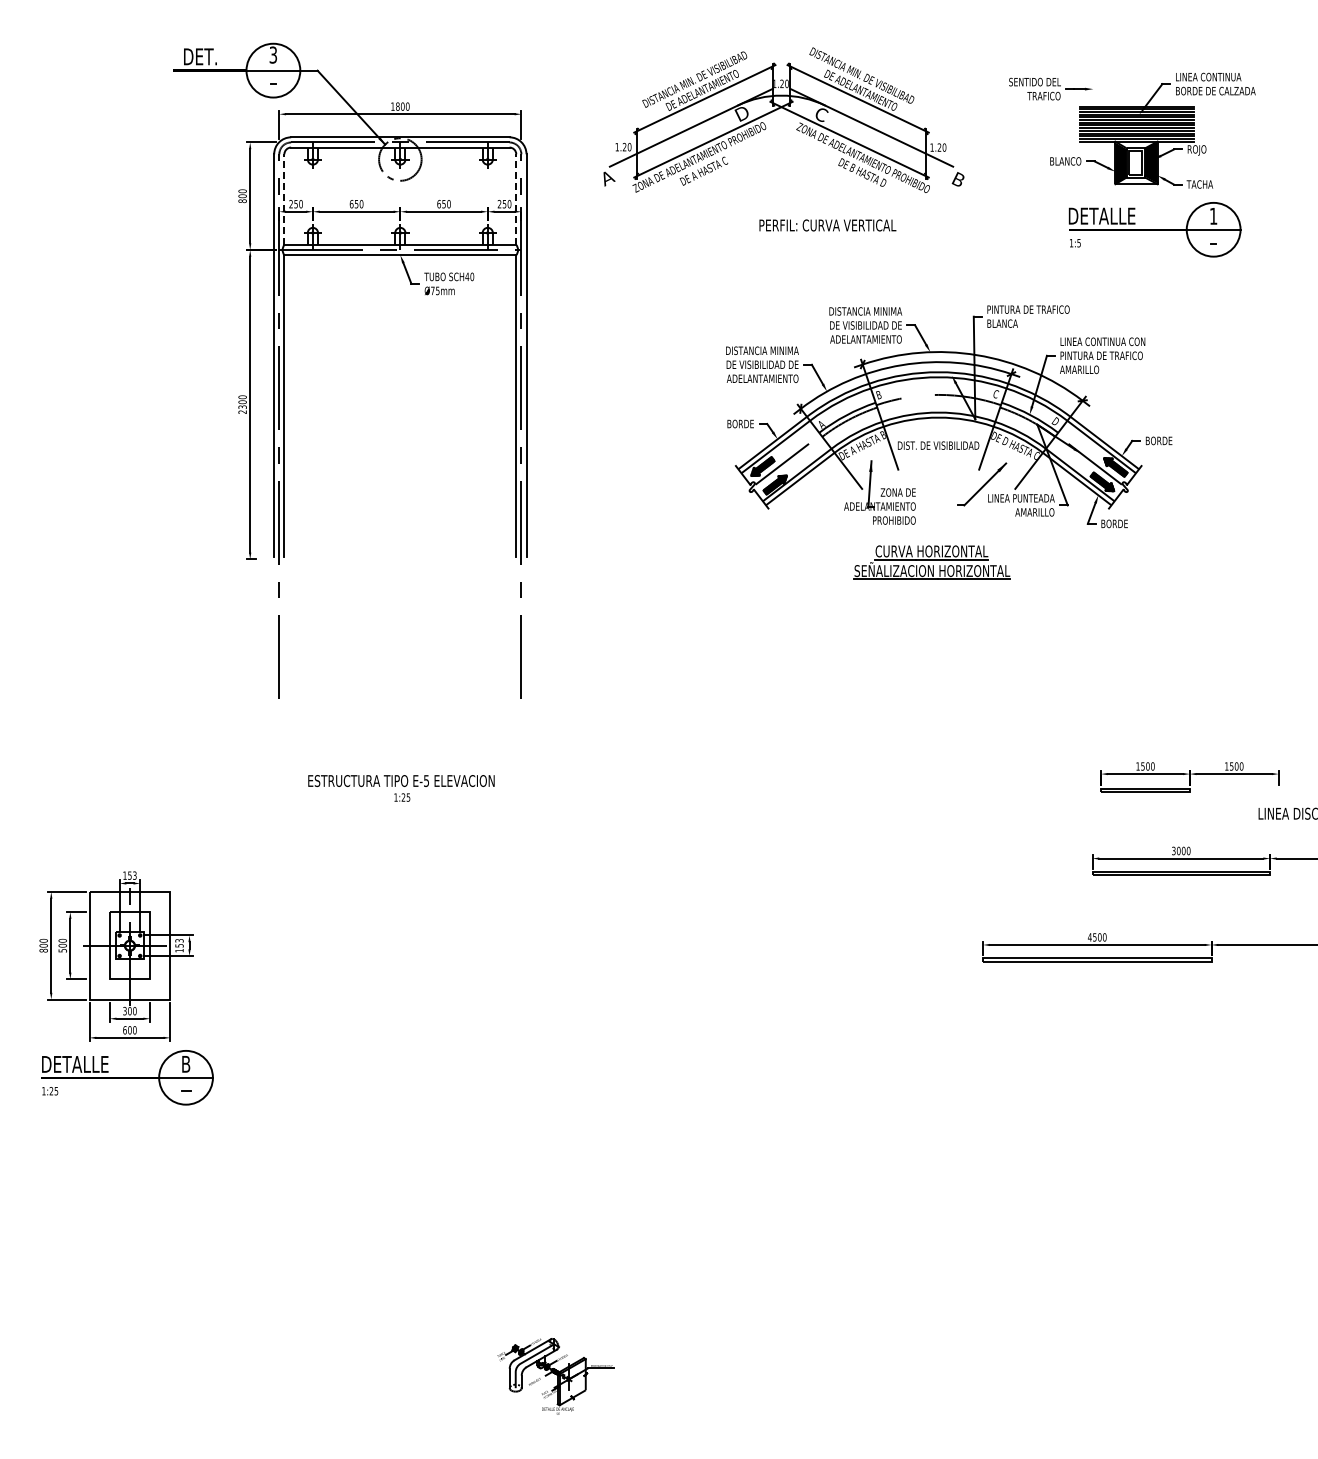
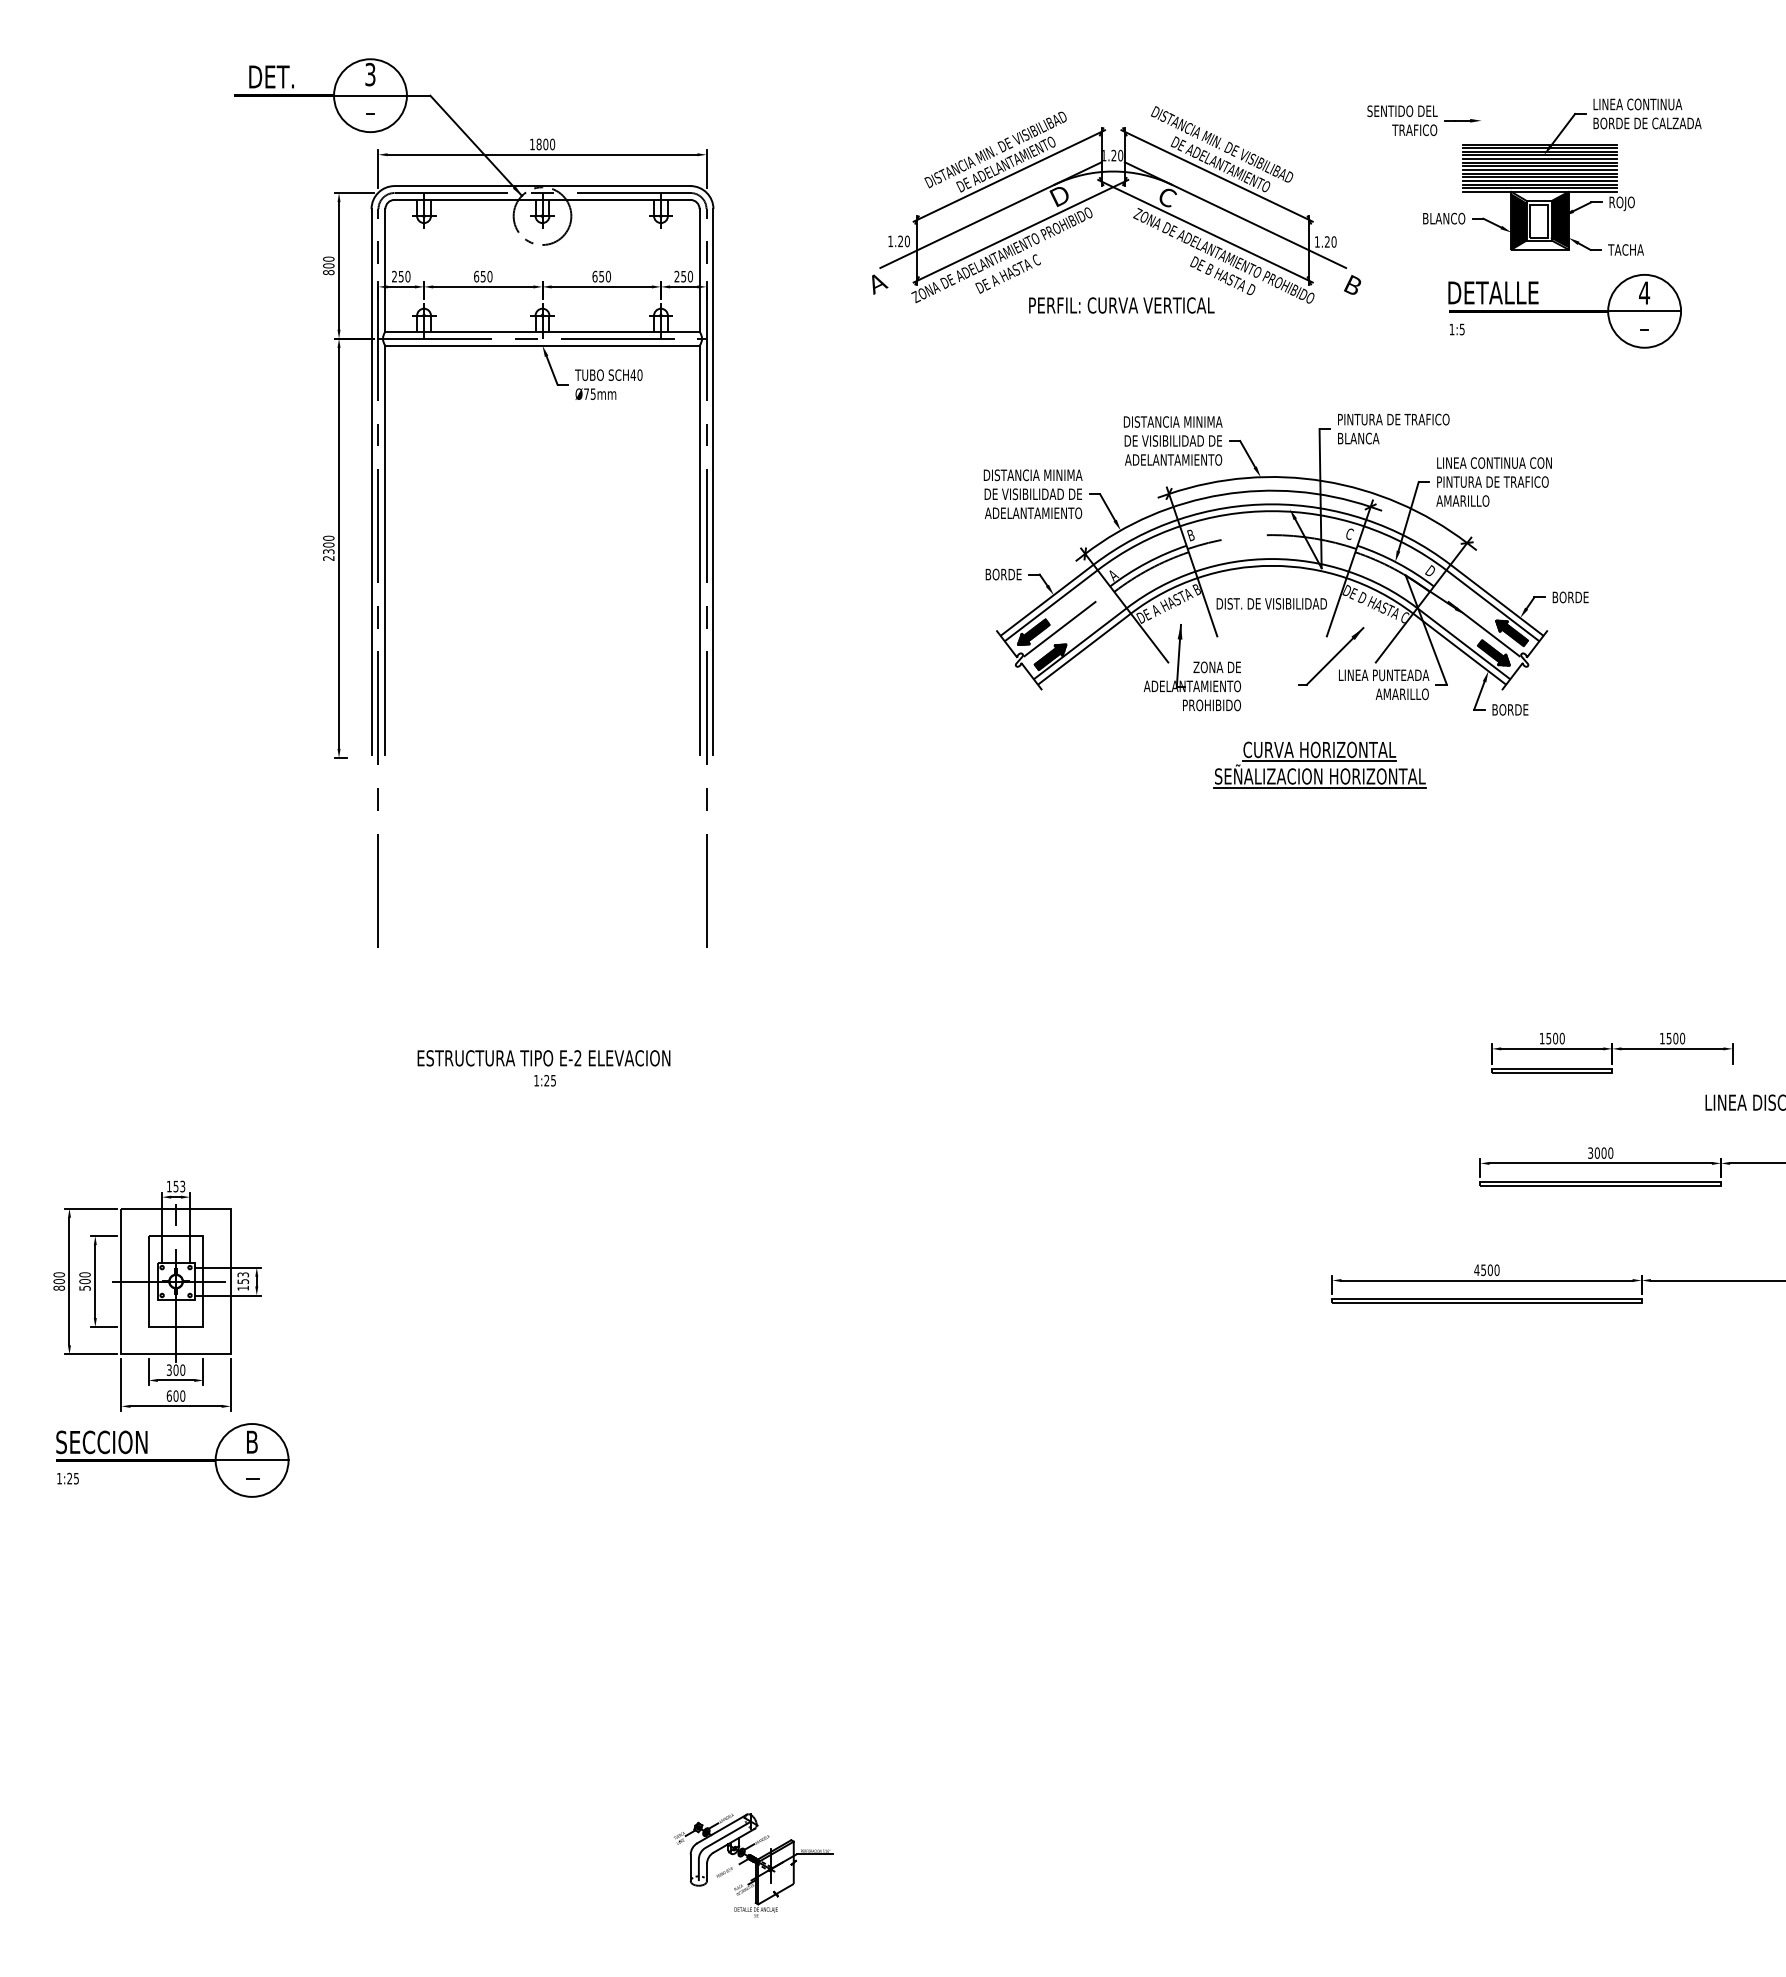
part: (785, 110) -> (1118, 191), moved
line: (284, 199) -> (385, 270), dashed -> solid
line: (516, 199) -> (699, 270), dashed -> solid
text: (1213, 216) -> (1644, 293), 1 -> 4
part: (931, 562) -> (1319, 764), moved
text: (426, 780) -> (577, 1057), E-5 -> E-2
text: (74, 1064) -> (100, 1442), DETALLE -> SECCION

